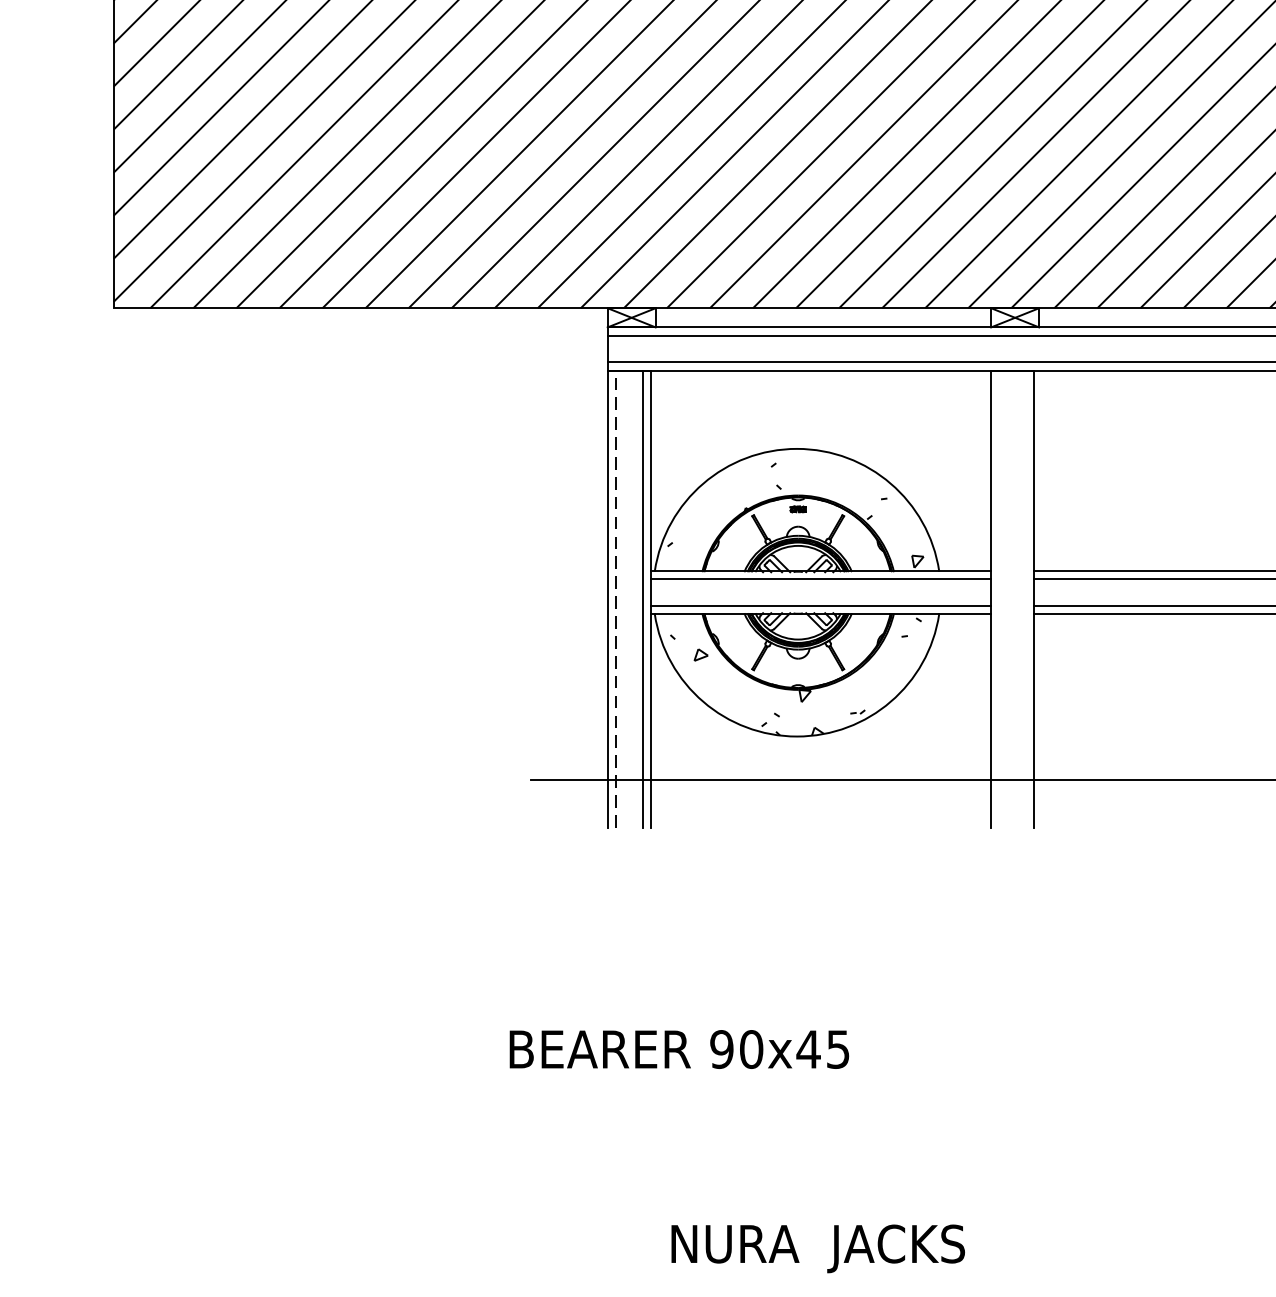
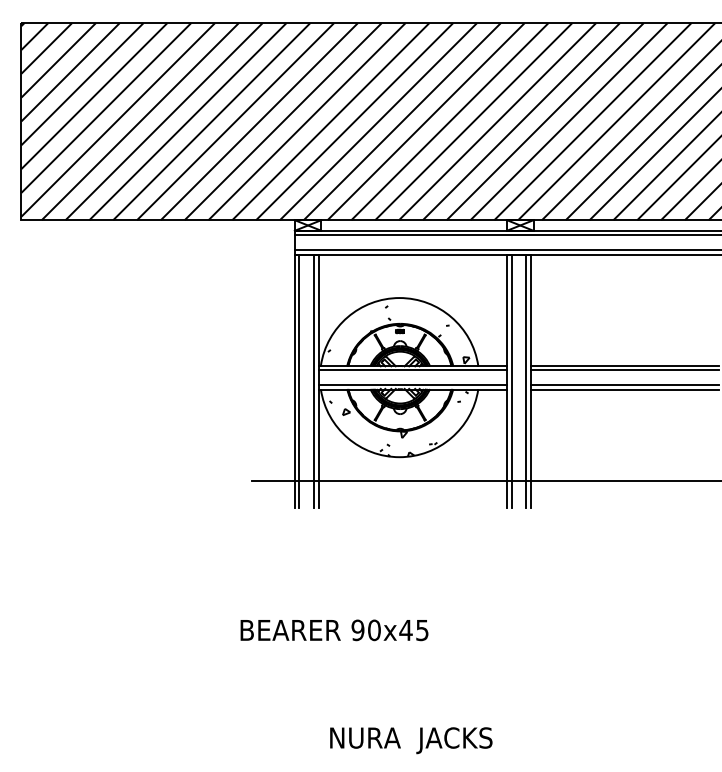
line: (616, 597) -> (299, 380), dashed -> solid
line: (999, 597) -> (511, 380), added
line: (1026, 597) -> (526, 380), added

